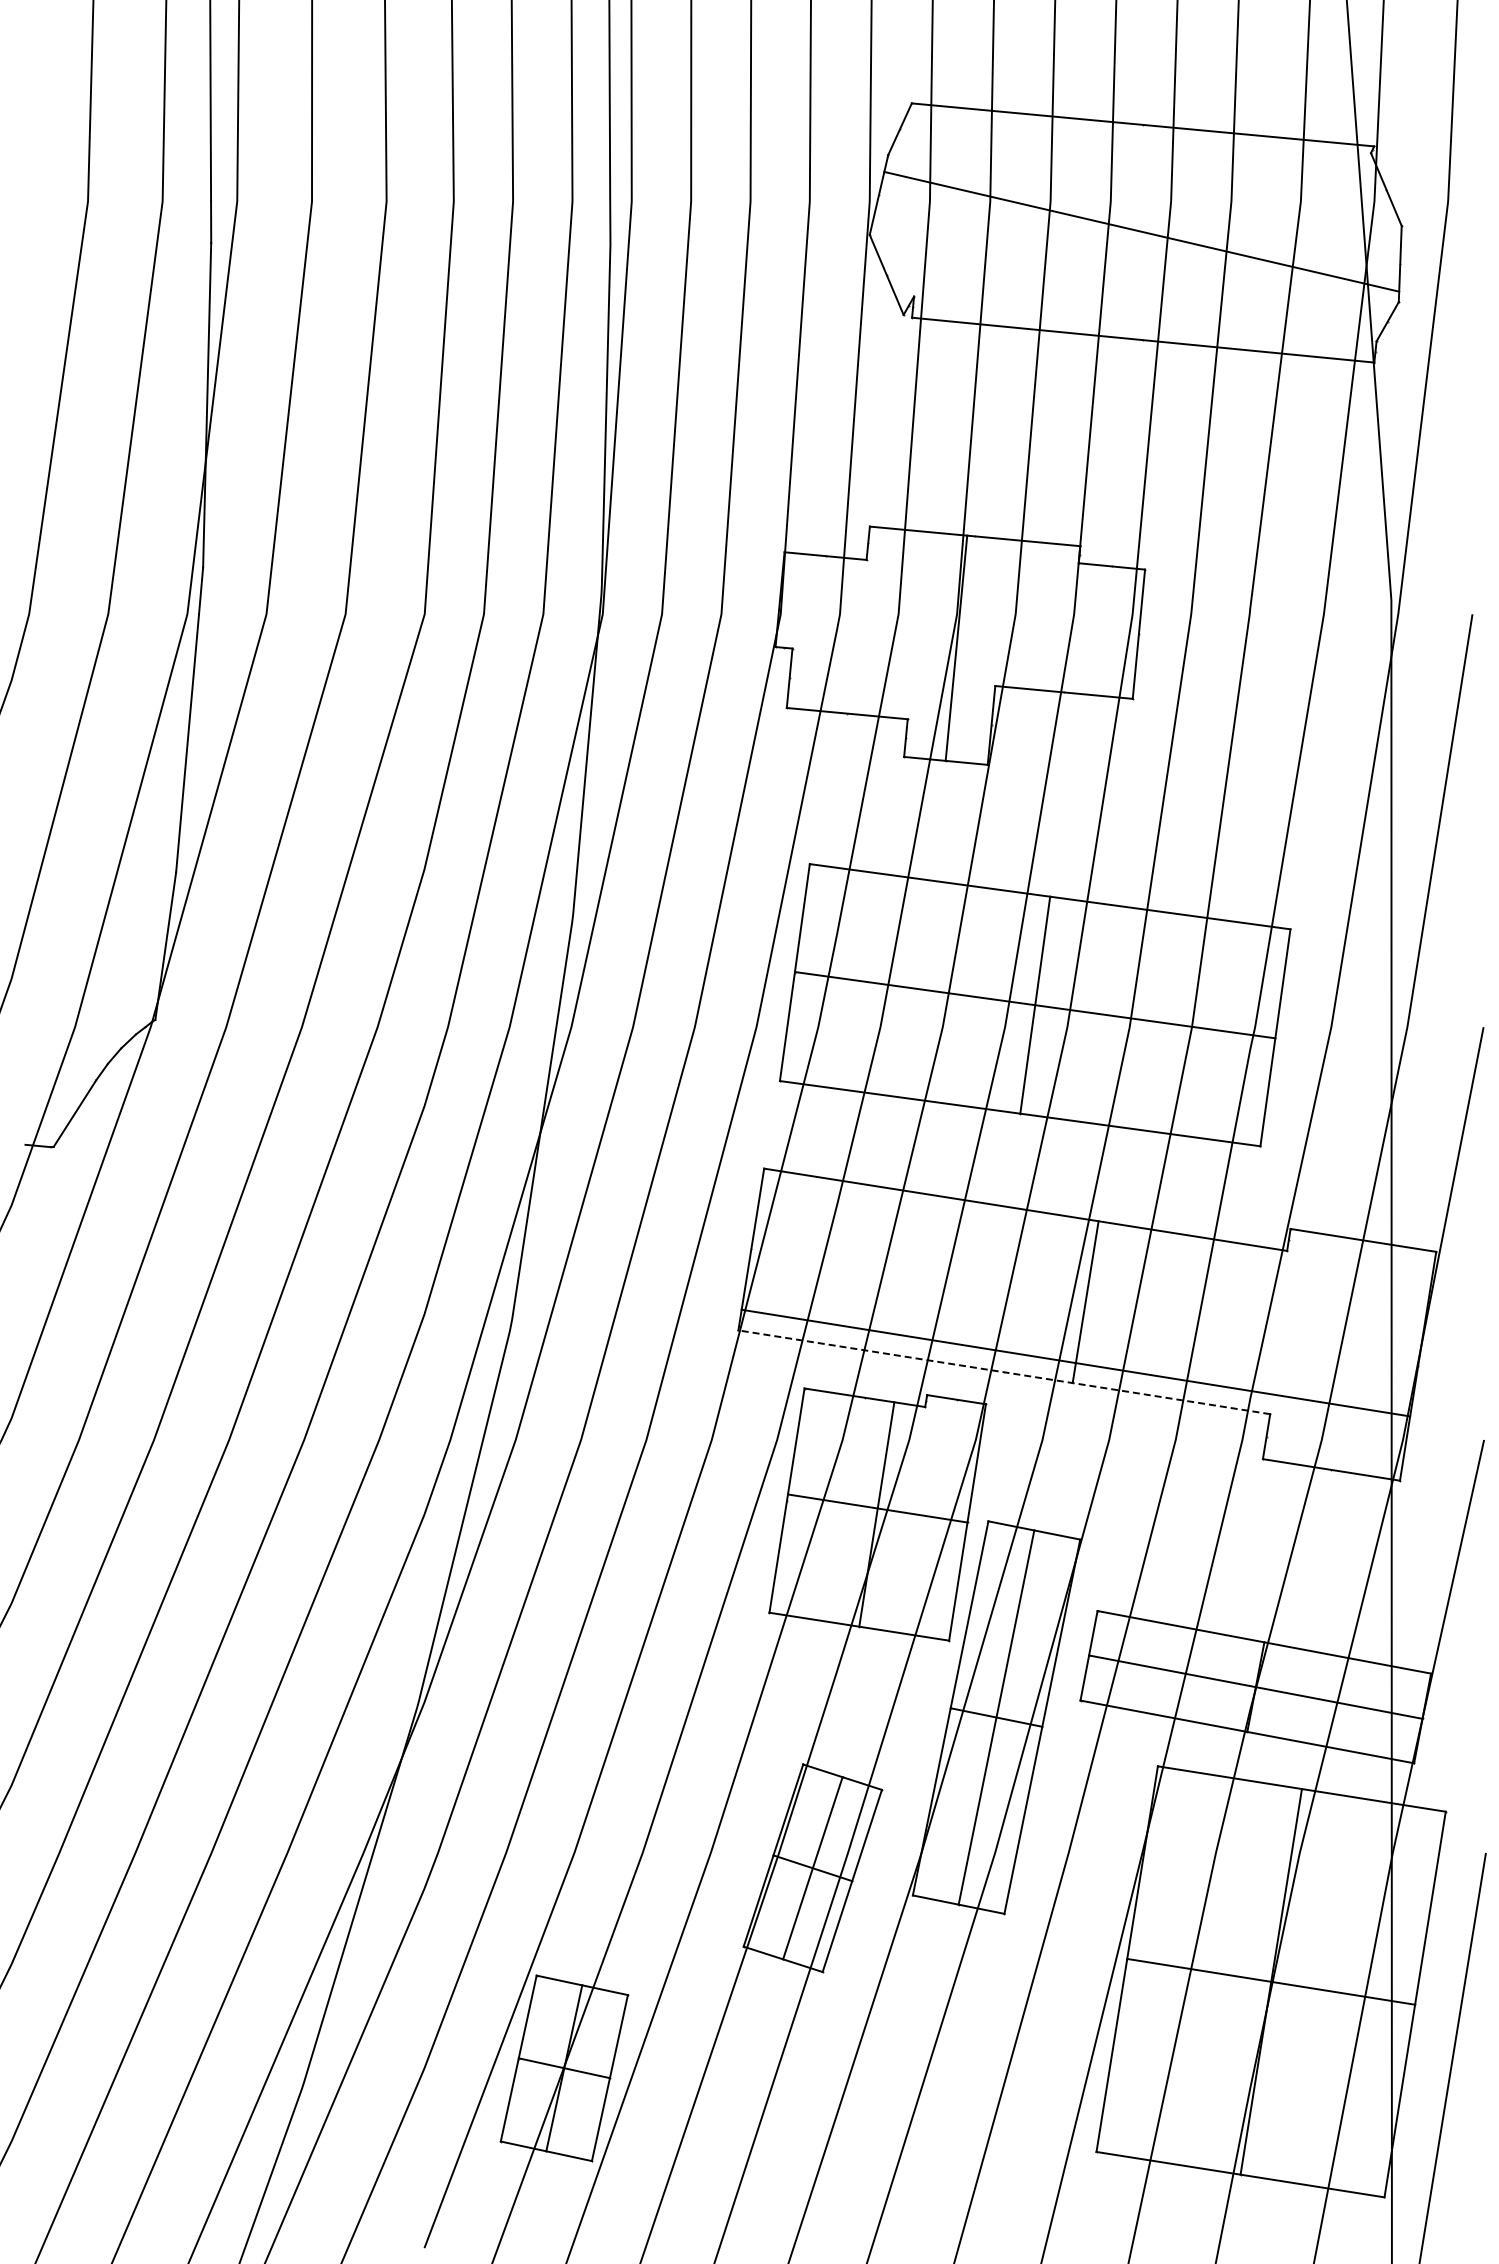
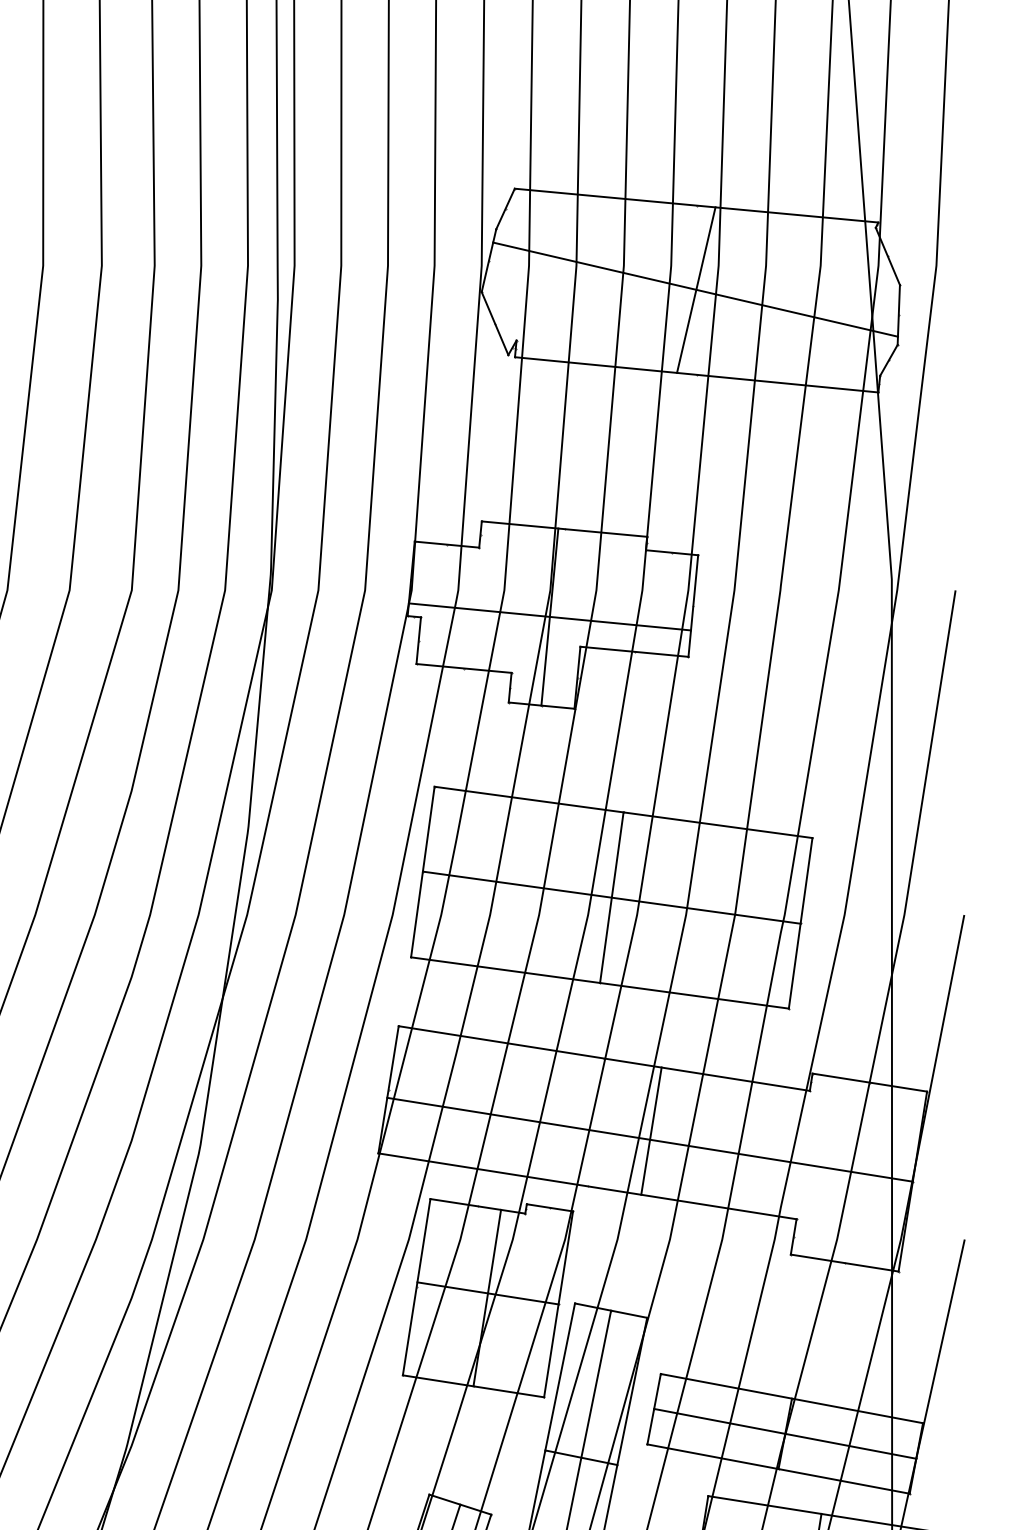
line: (1142, 232) -> (696, 290), added
line: (956, 647) -> (549, 616), added
line: (1075, 1362) -> (649, 1139), moved
line: (1003, 1372) -> (586, 1186), dashed -> solid

